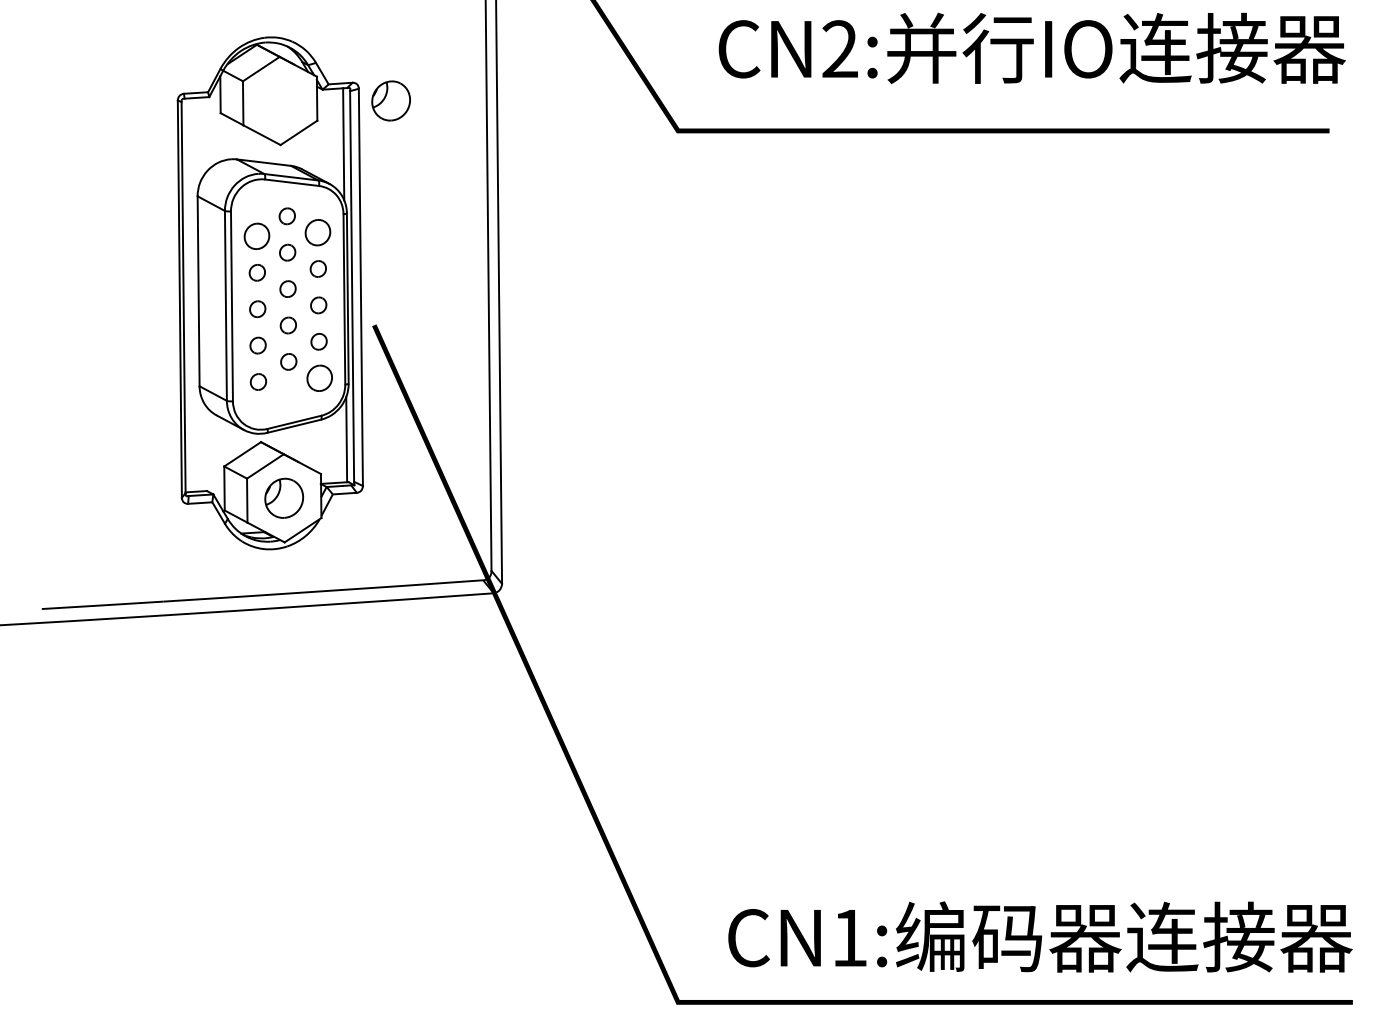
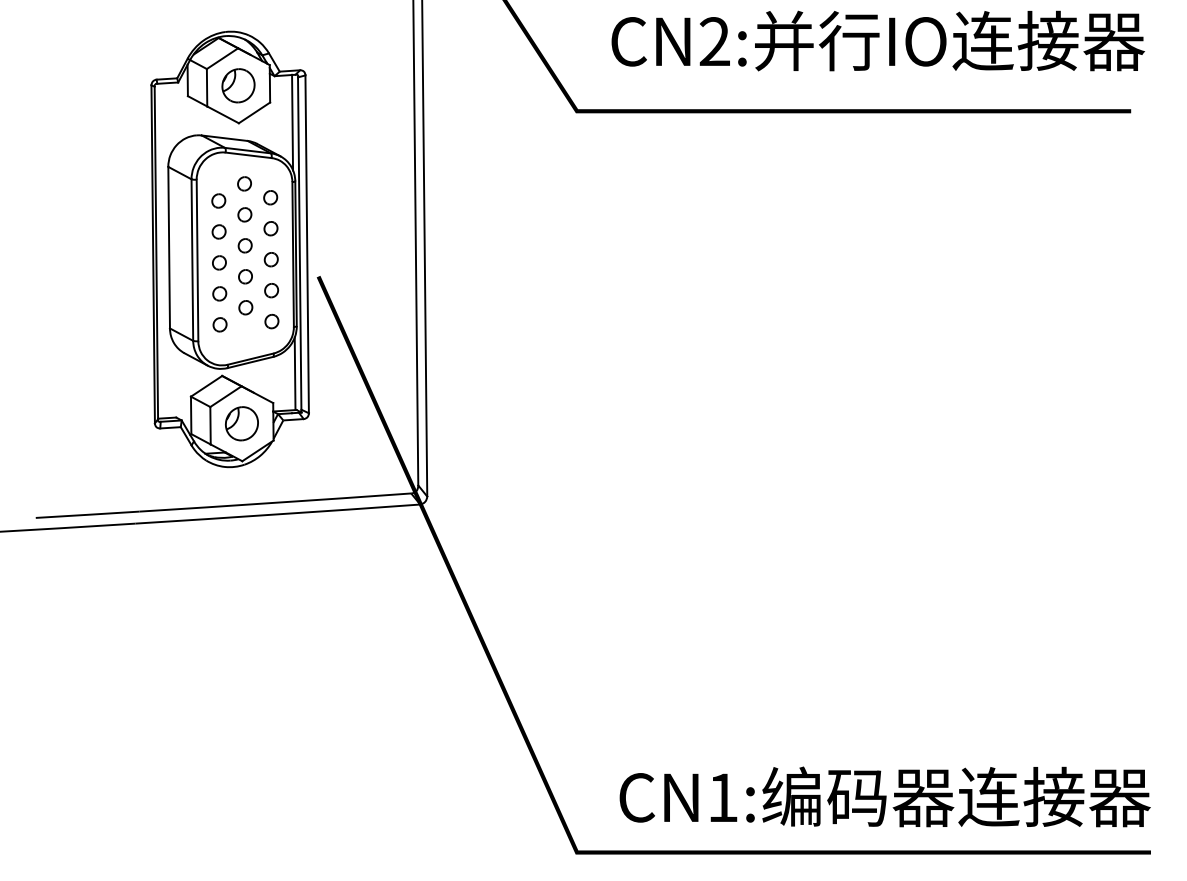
part: (390, 100) -> (237, 85), moved
part: (317, 232) -> (270, 197), size x0.62
part: (256, 236) -> (218, 201), size x0.62
part: (318, 377) -> (271, 320), size x0.62

